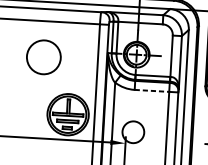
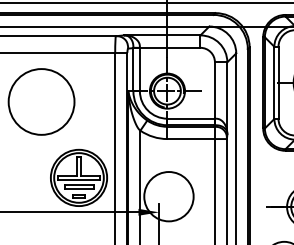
circle: (43, 57) -> (41, 101), size x1.43
line: (151, 91) -> (190, 139), dashed -> solid
circle: (133, 132) -> (168, 196), size x1.67

